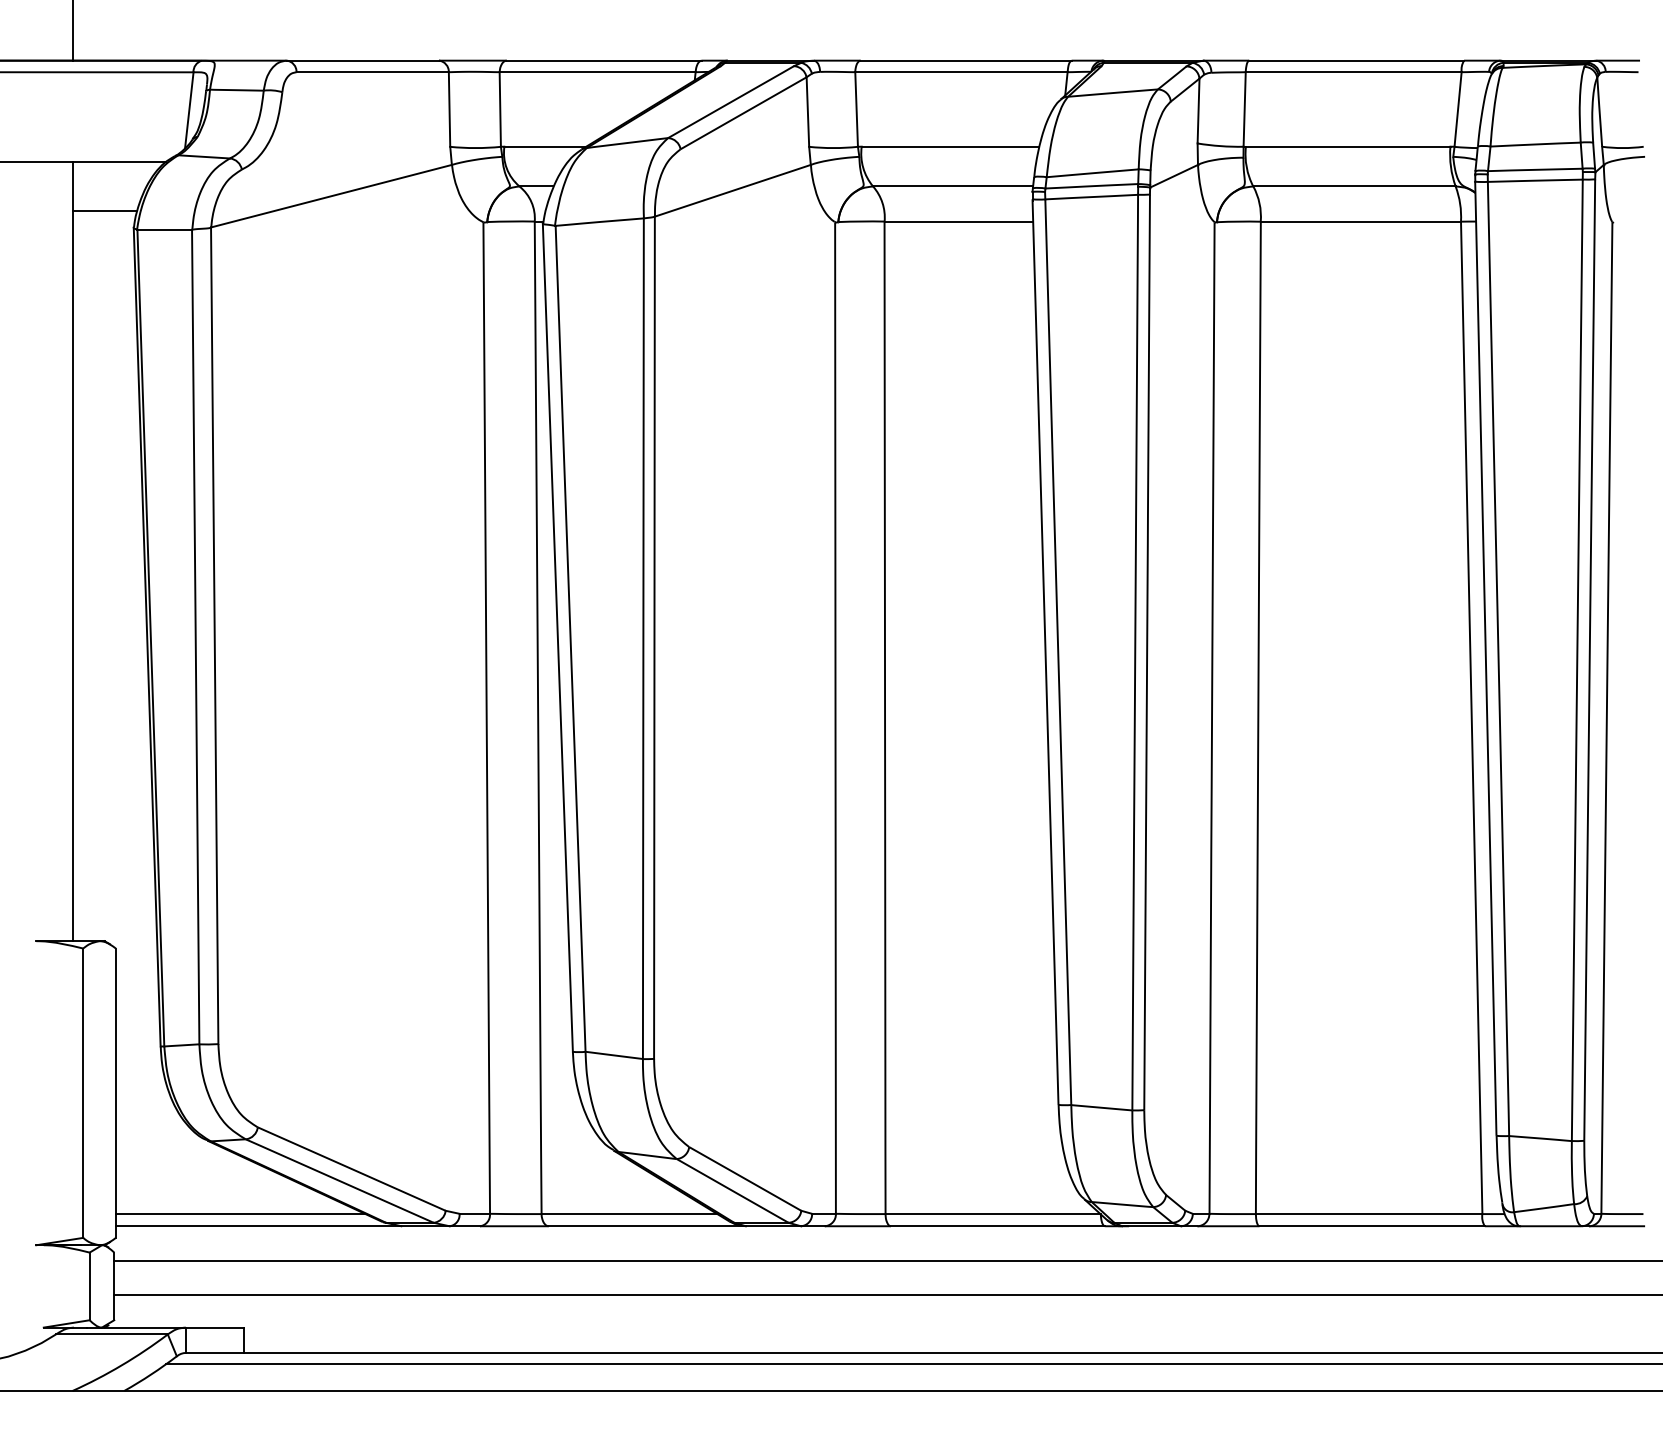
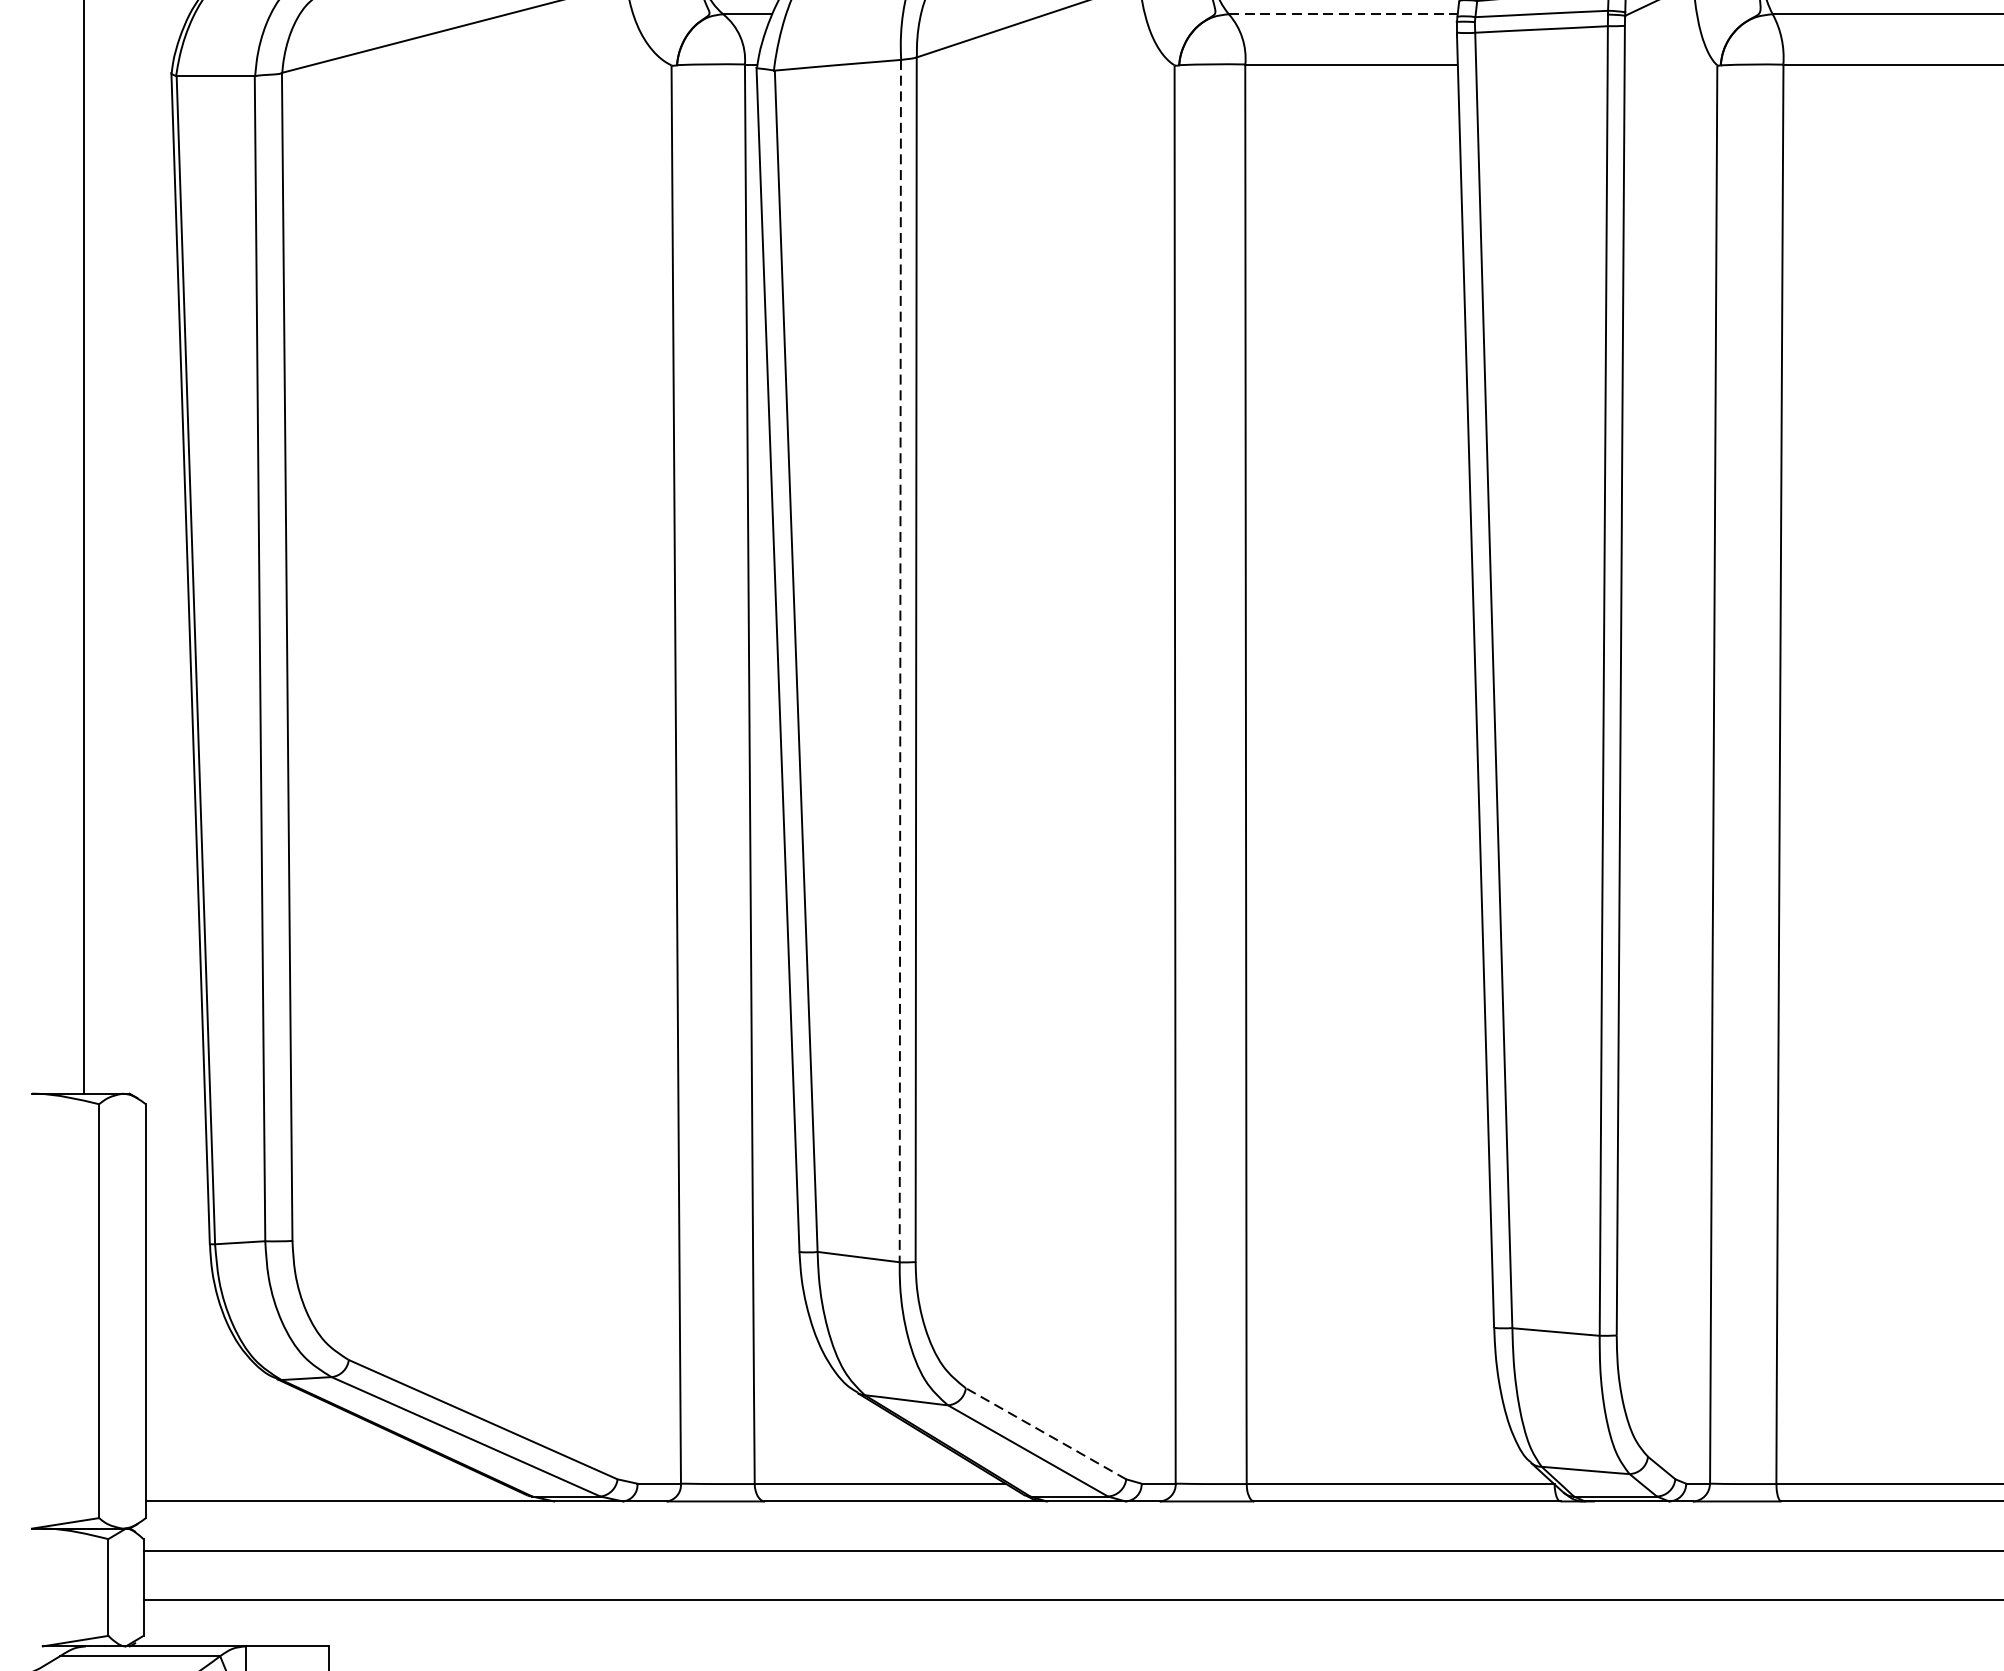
line: (952, 186) -> (1342, 14), solid -> dashed
line: (104, 210) -> (129, 48), removed
line: (643, 639) -> (900, 662), solid -> dashed
line: (745, 1178) -> (1046, 1433), solid -> dashed
line: (239, 1214) -> (322, 1484), removed

